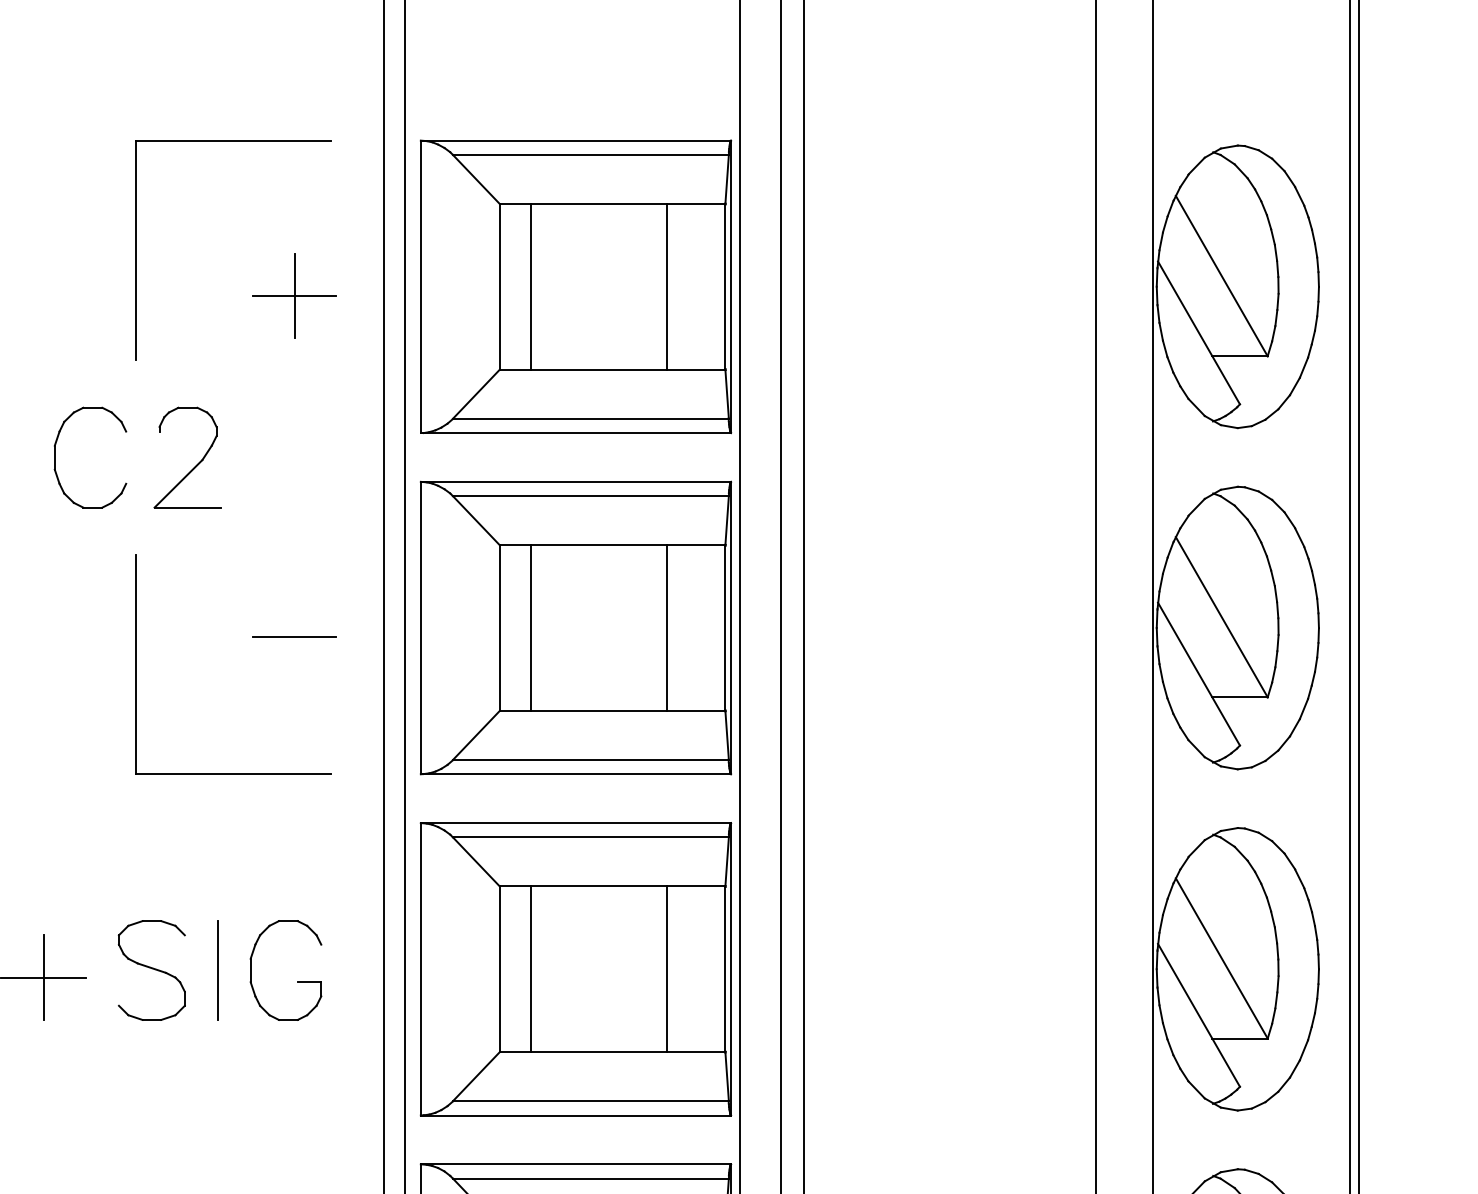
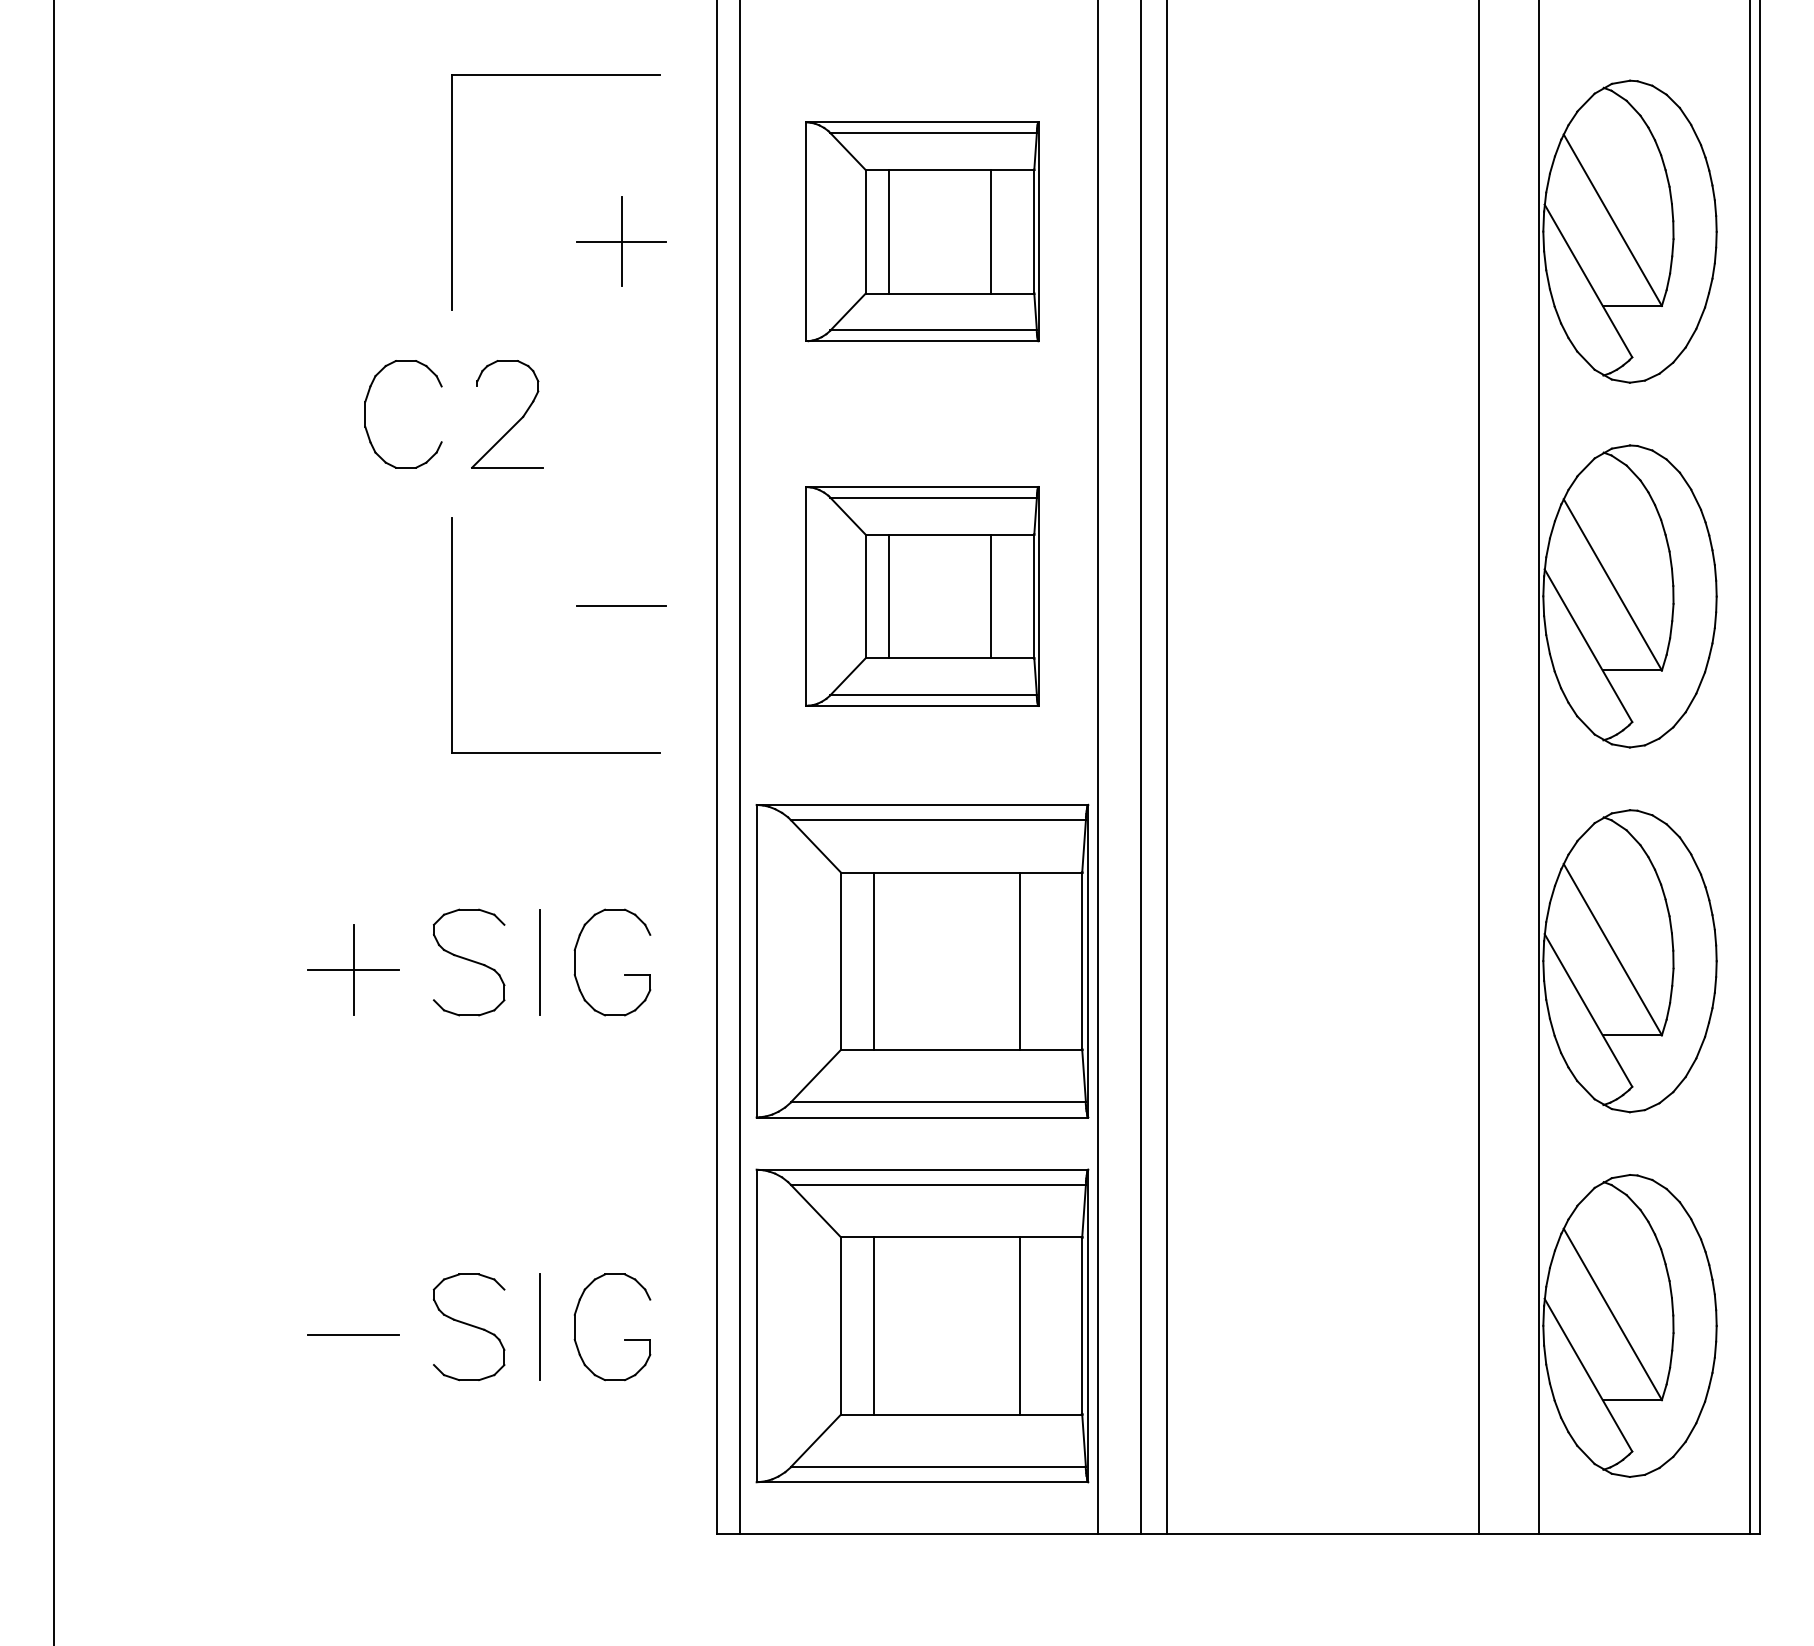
part: (575, 286) -> (922, 231), size x0.7
part: (575, 628) -> (922, 596), size x0.7

